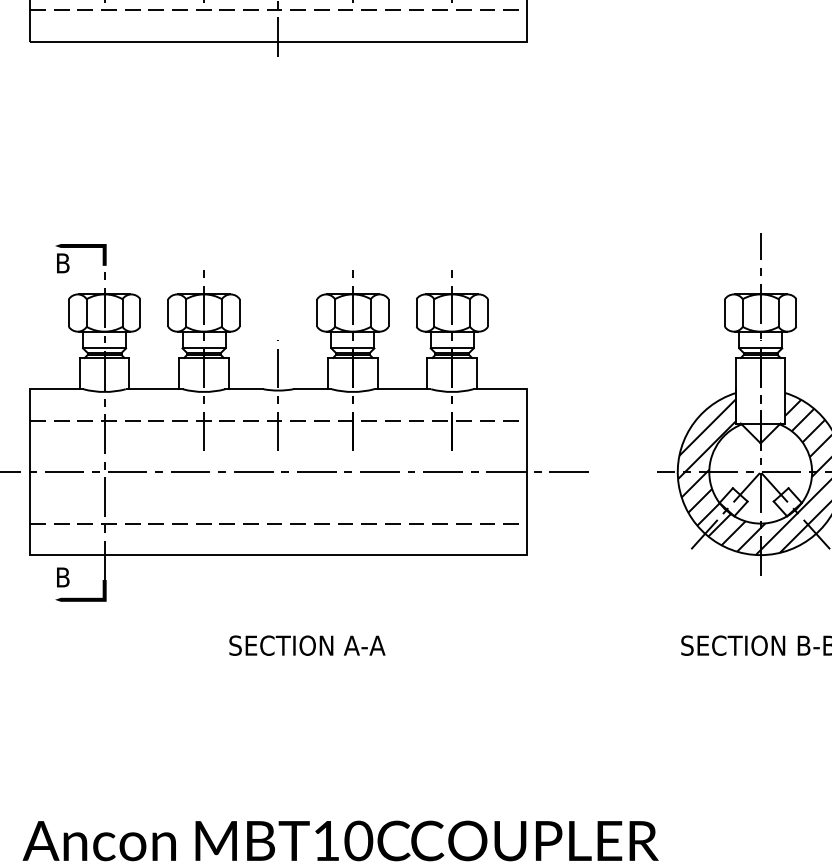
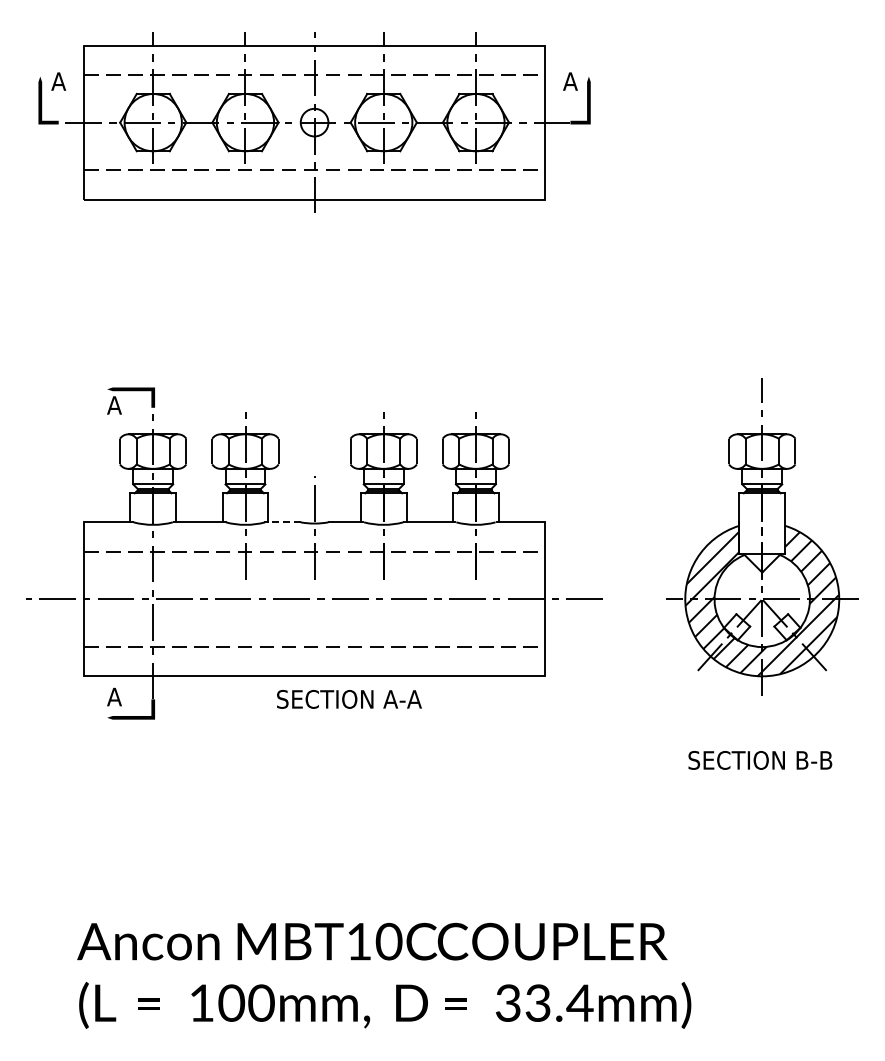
text: (62, 263) -> (114, 405), B -> A
line: (246, 389) -> (284, 522), solid -> dashed
text: (62, 576) -> (114, 696), B -> A
text: (307, 645) -> (349, 699), moved

